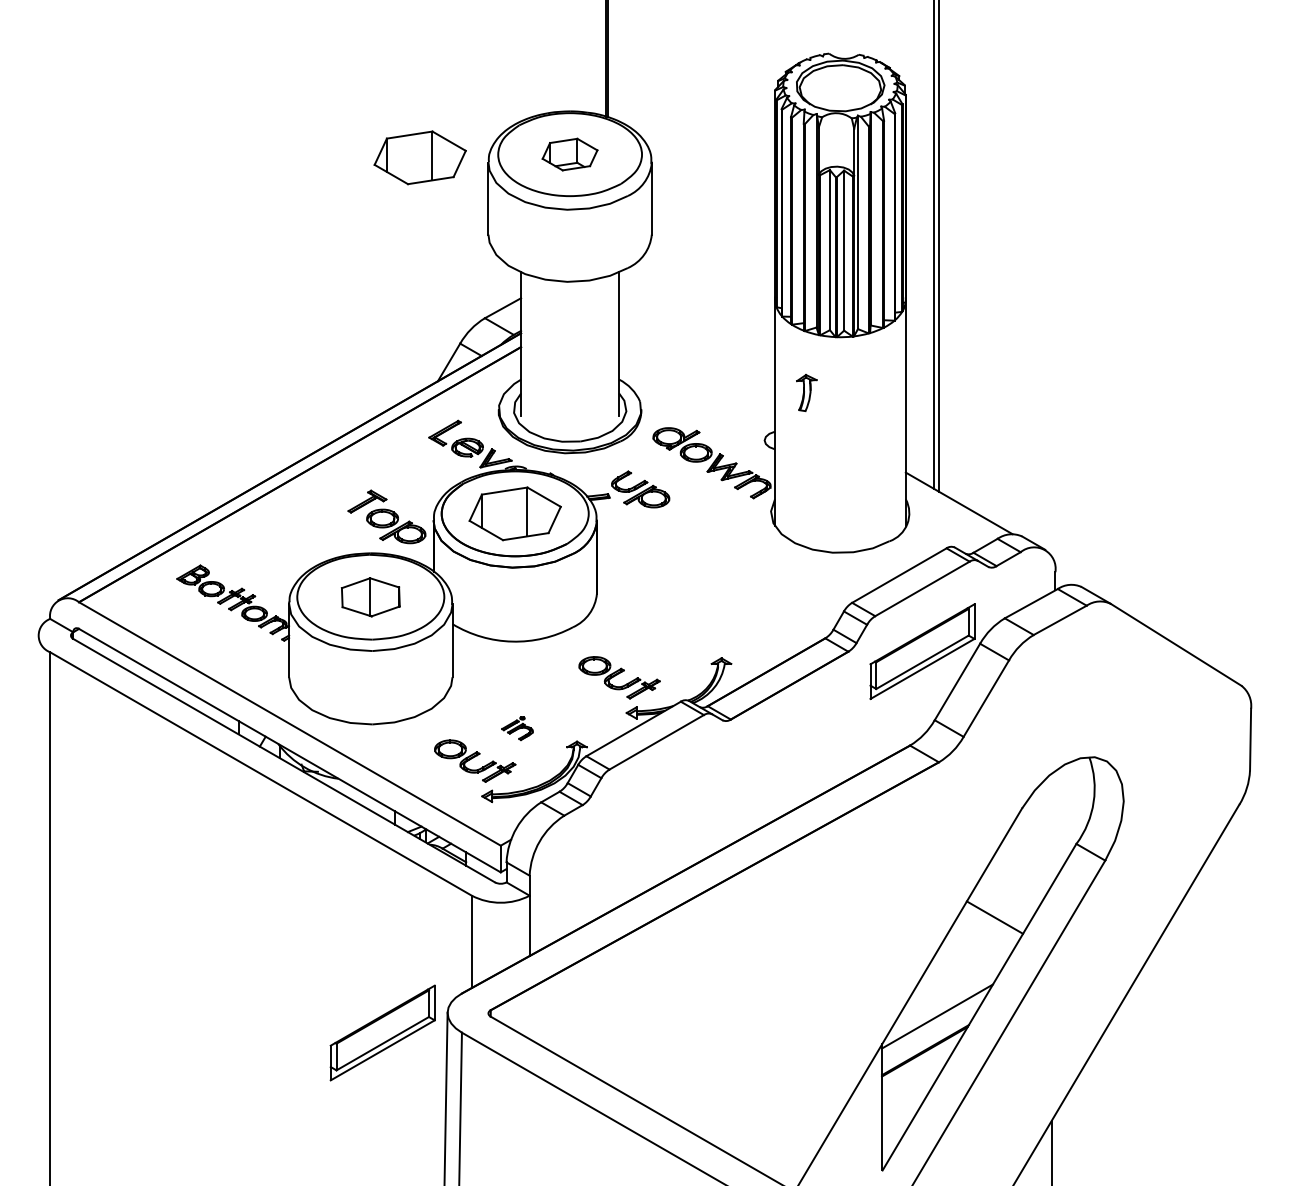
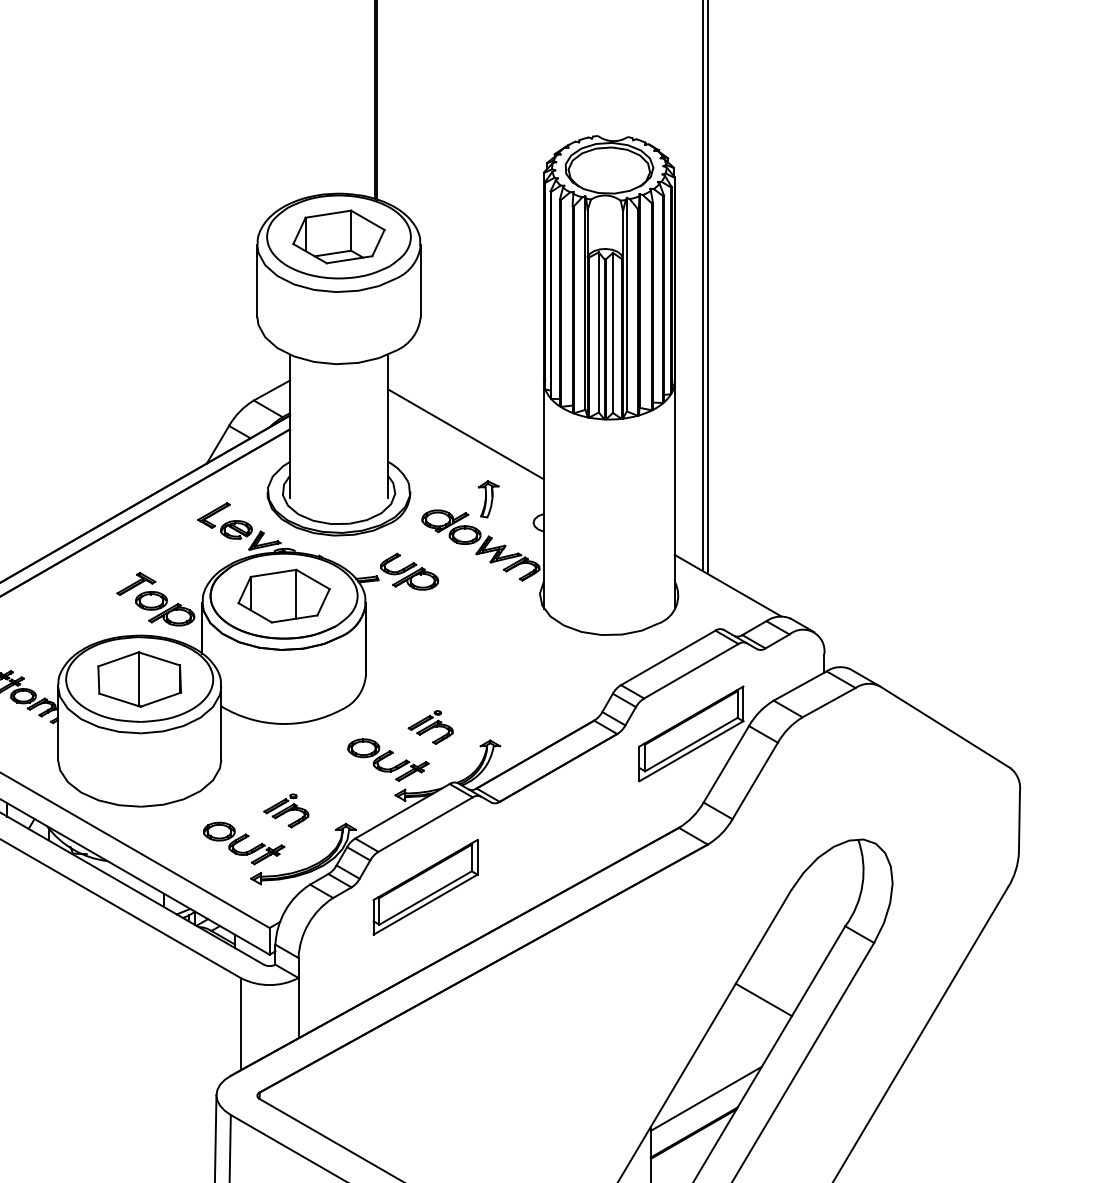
part: (569, 154) -> (338, 236), size x1.67
part: (419, 157) -> (188, 239), removed
line: (697, 352) -> (466, 434), added
part: (806, 393) -> (488, 499), moved
part: (370, 597) -> (139, 679), size x1.43
part: (661, 644) -> (430, 726), added
part: (517, 728) -> (286, 810), size x1.43
part: (382, 1032) -> (425, 886), moved

